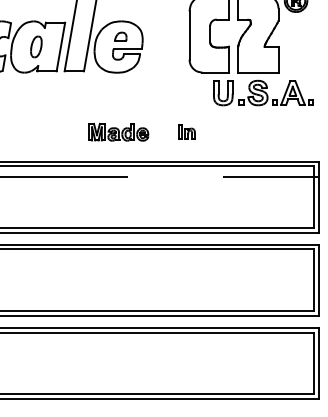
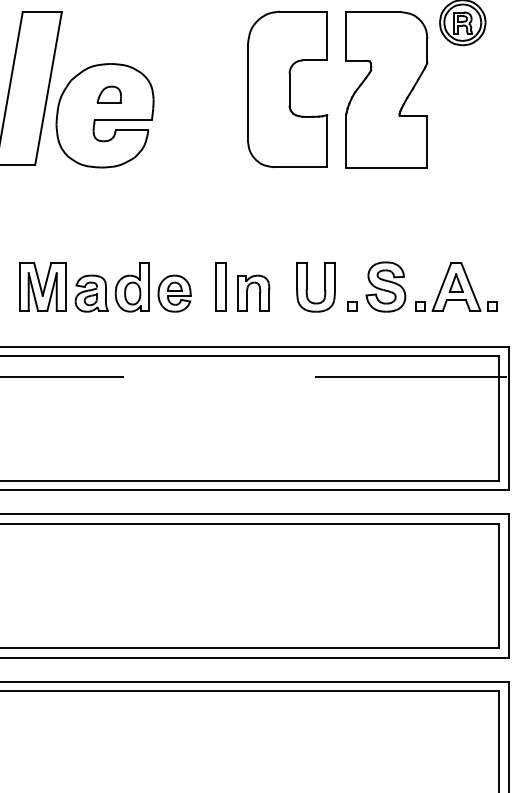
part: (263, 92) -> (397, 285), moved
part: (186, 131) -> (241, 285), size x1.67
part: (118, 132) -> (104, 287), size x1.43

